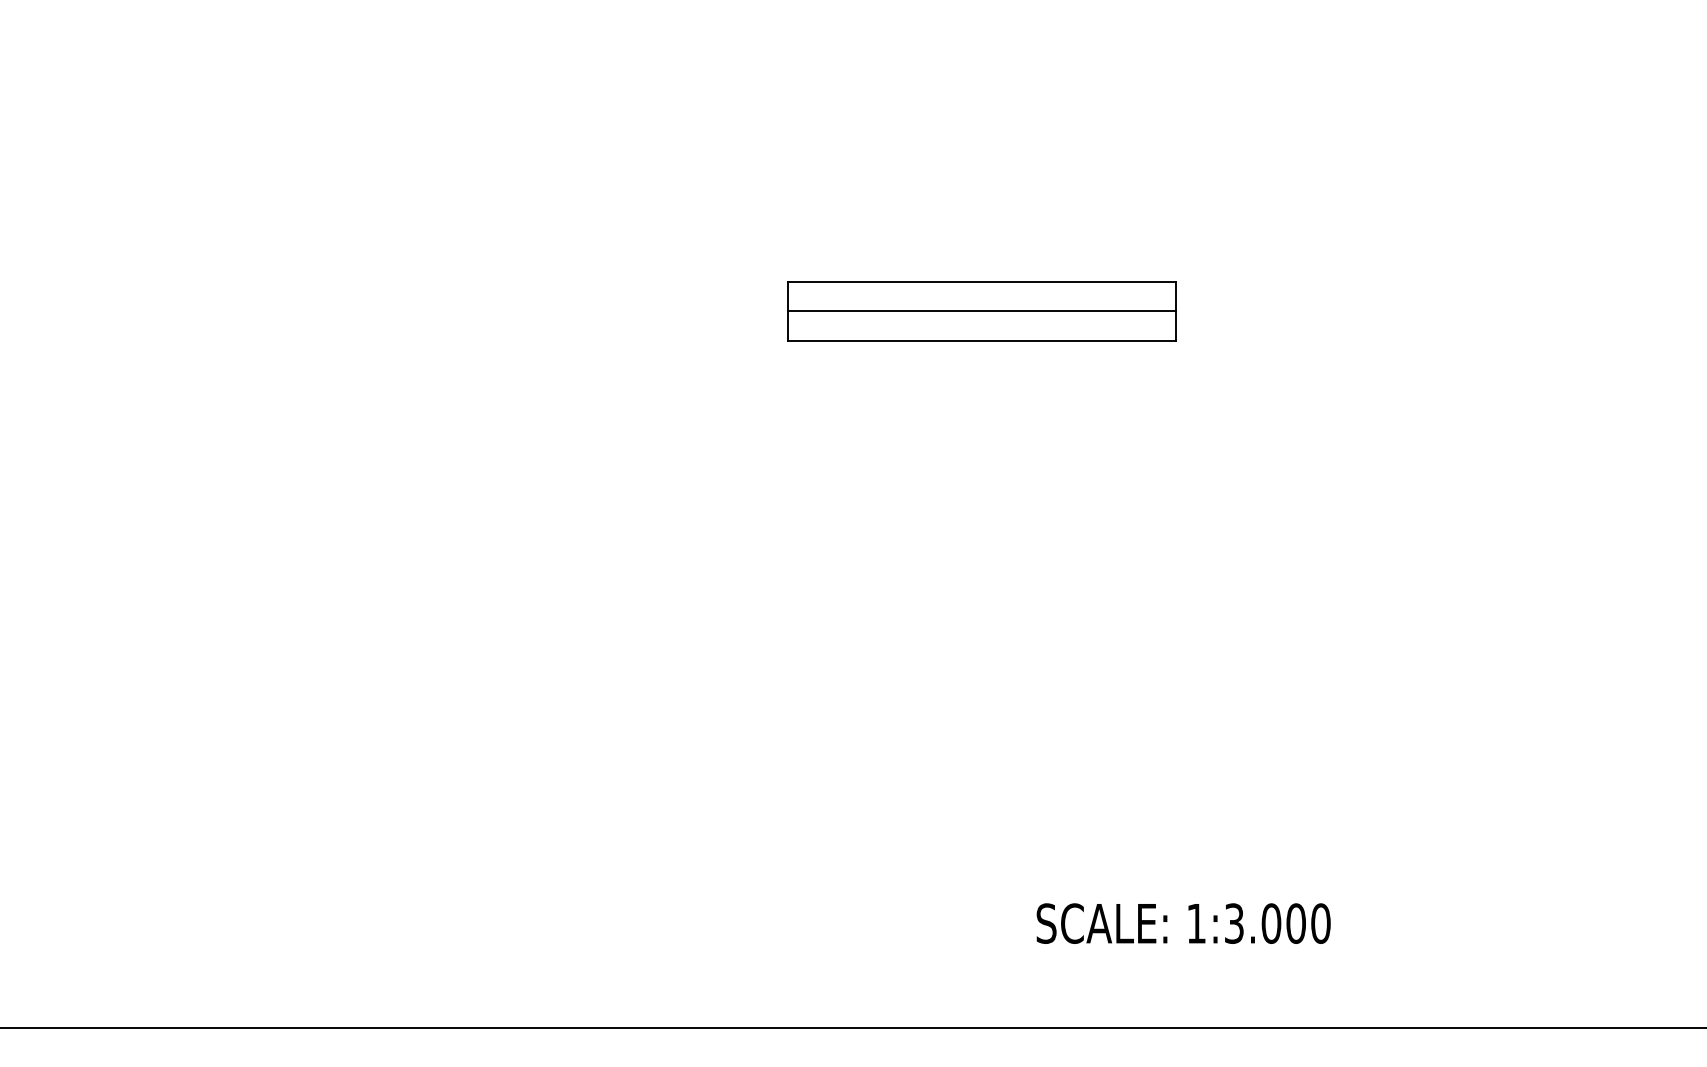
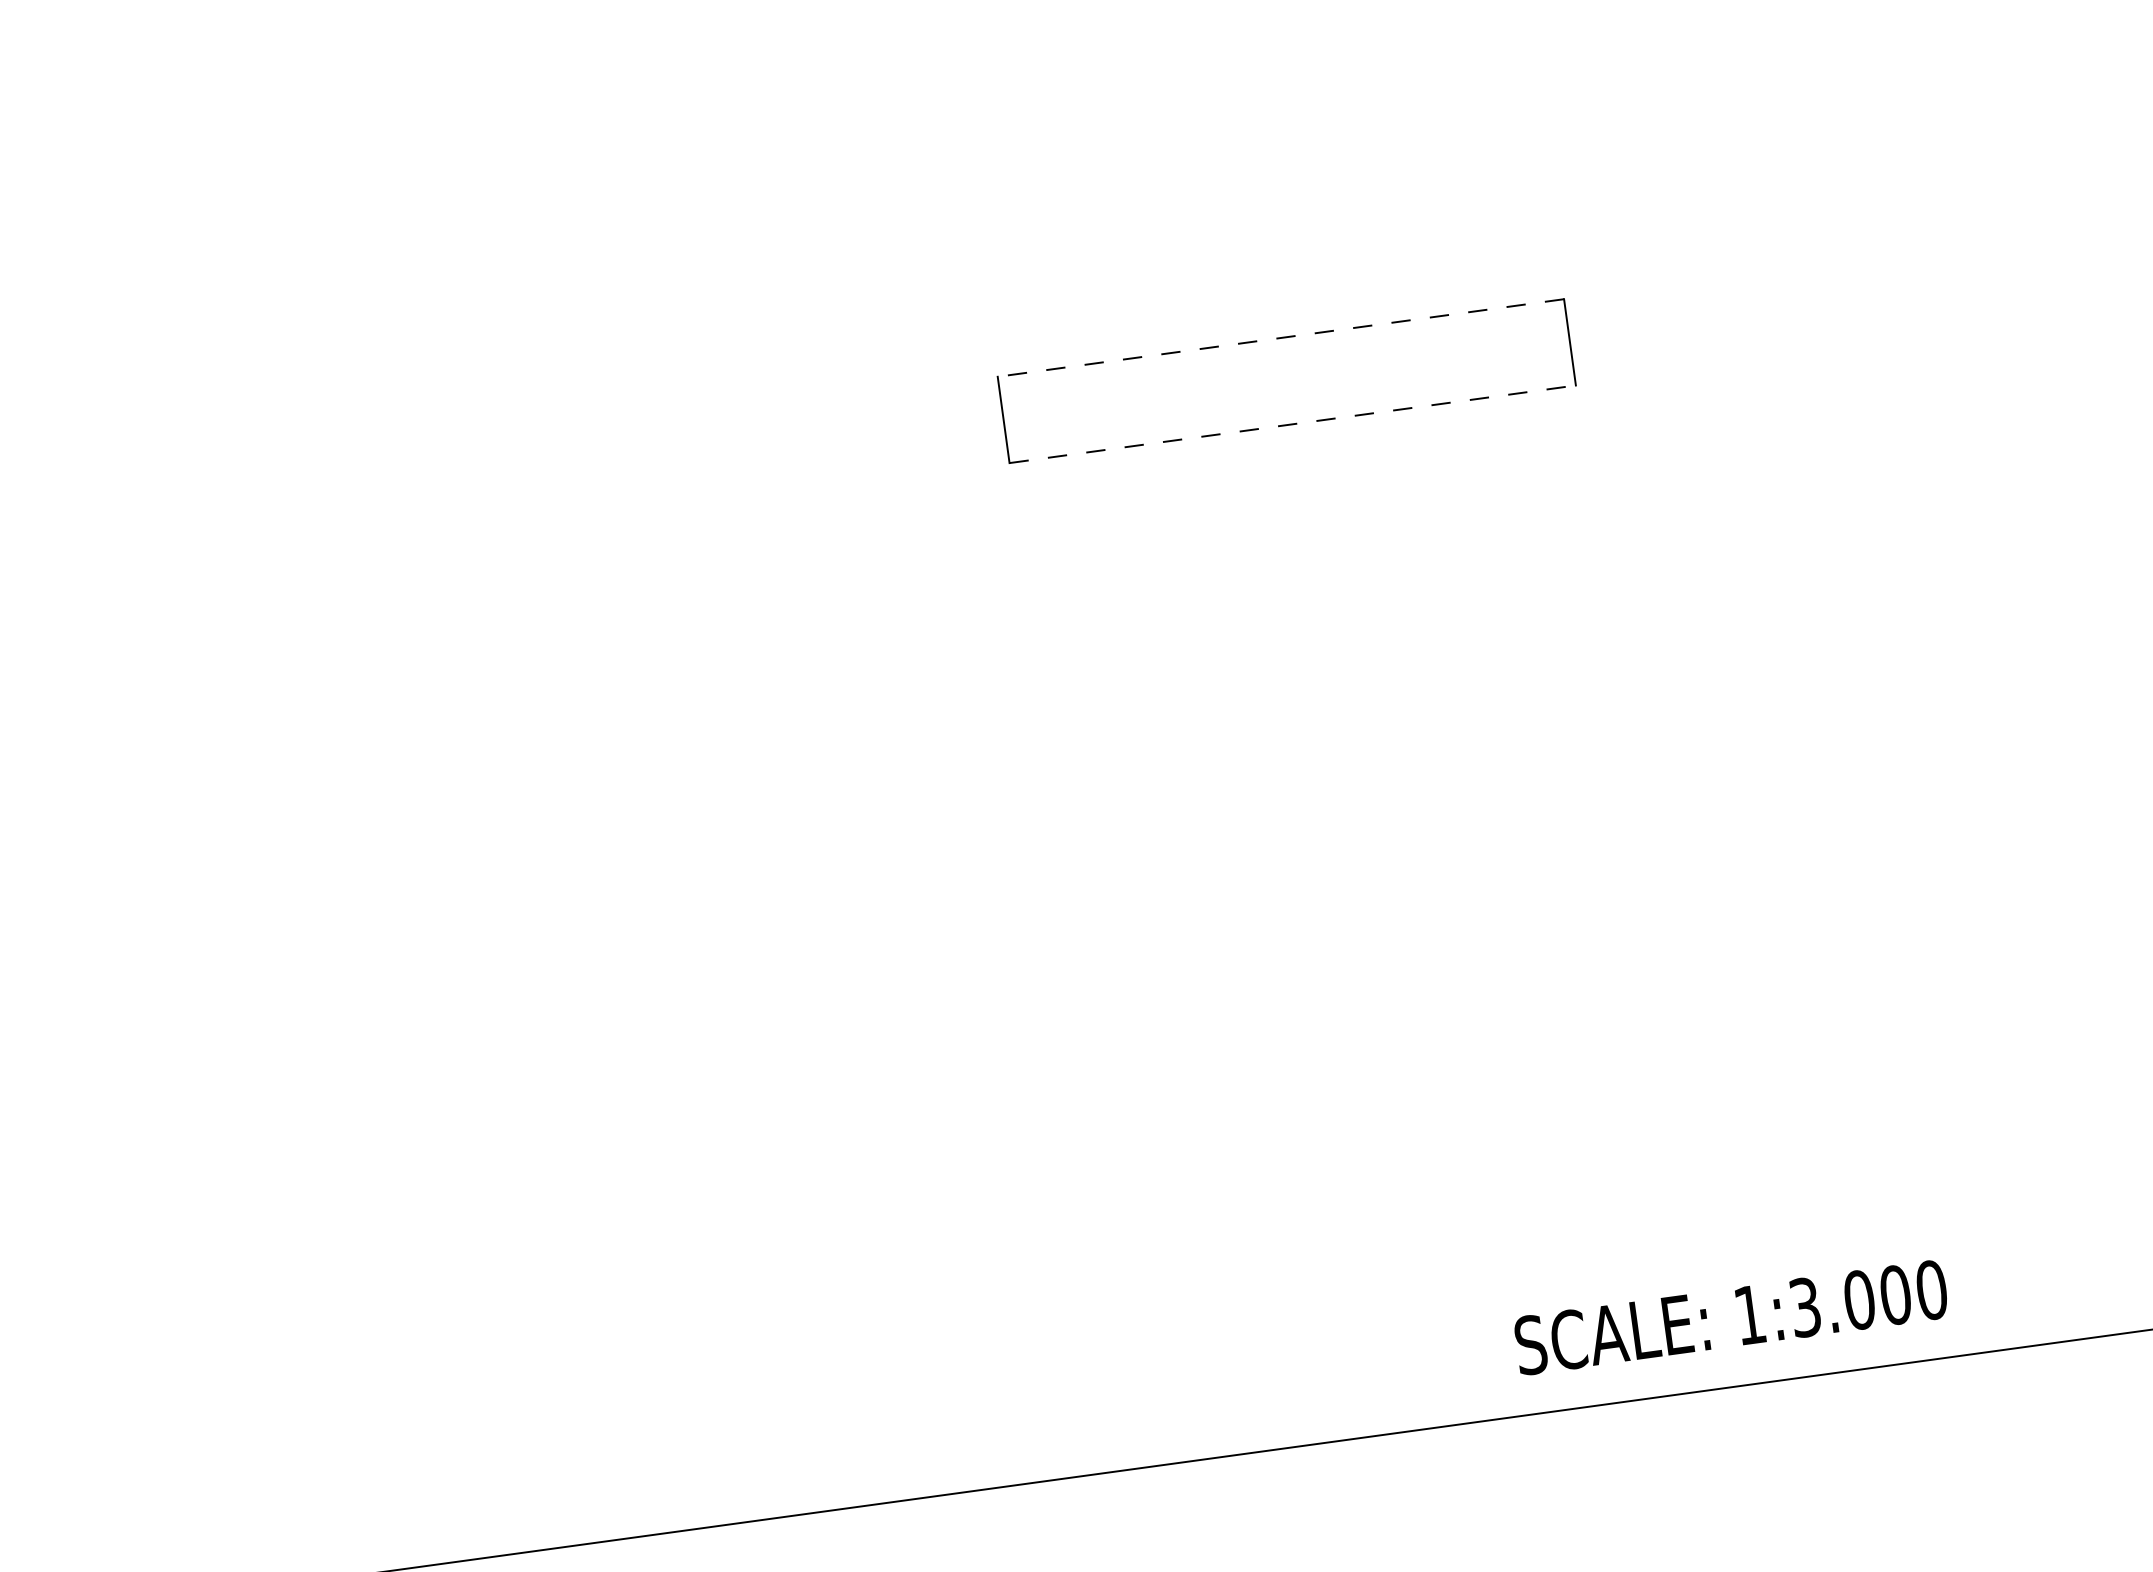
line: (982, 281) -> (1281, 337), solid -> dashed
line: (982, 311) -> (1287, 381), removed
line: (982, 341) -> (1293, 424), solid -> dashed
text: (1183, 923) -> (1731, 1317), moved

